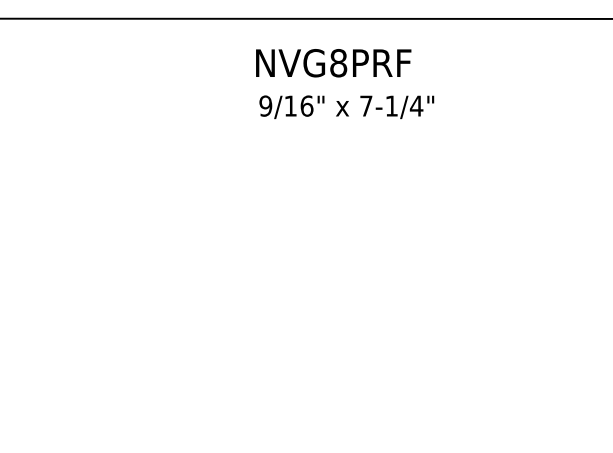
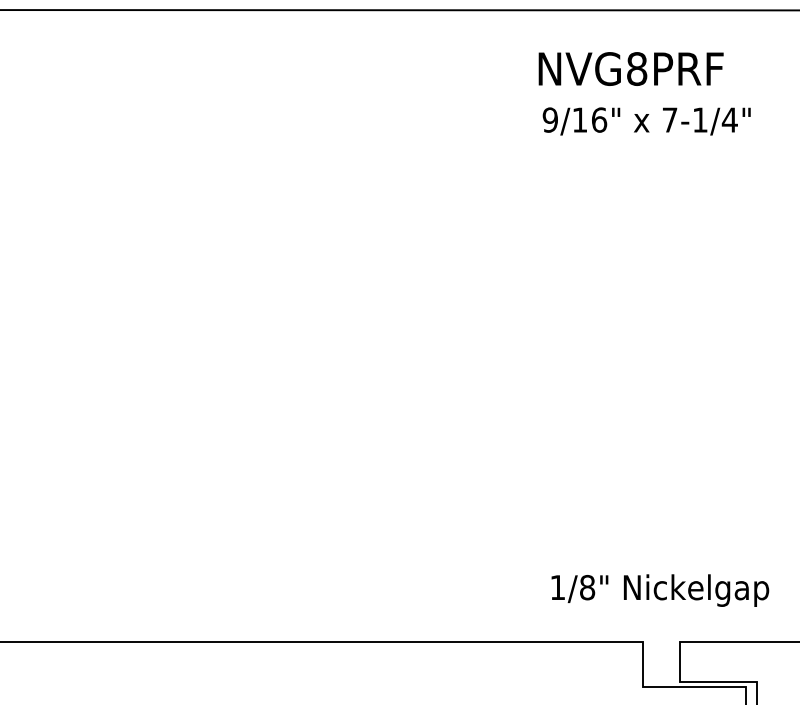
text: (344, 83) -> (644, 93), moved

